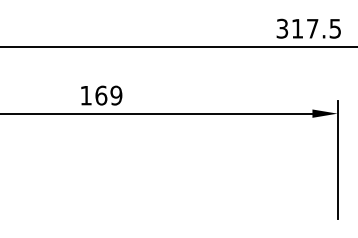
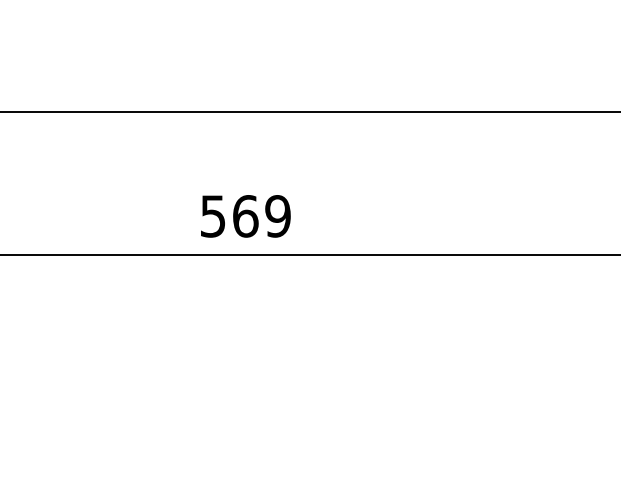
text: (85, 95) -> (211, 216), 169 -> 569

